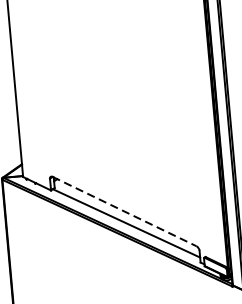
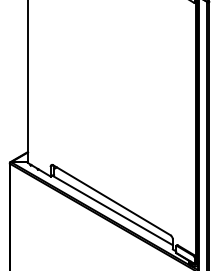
line: (125, 211) -> (112, 200), dashed -> solid

